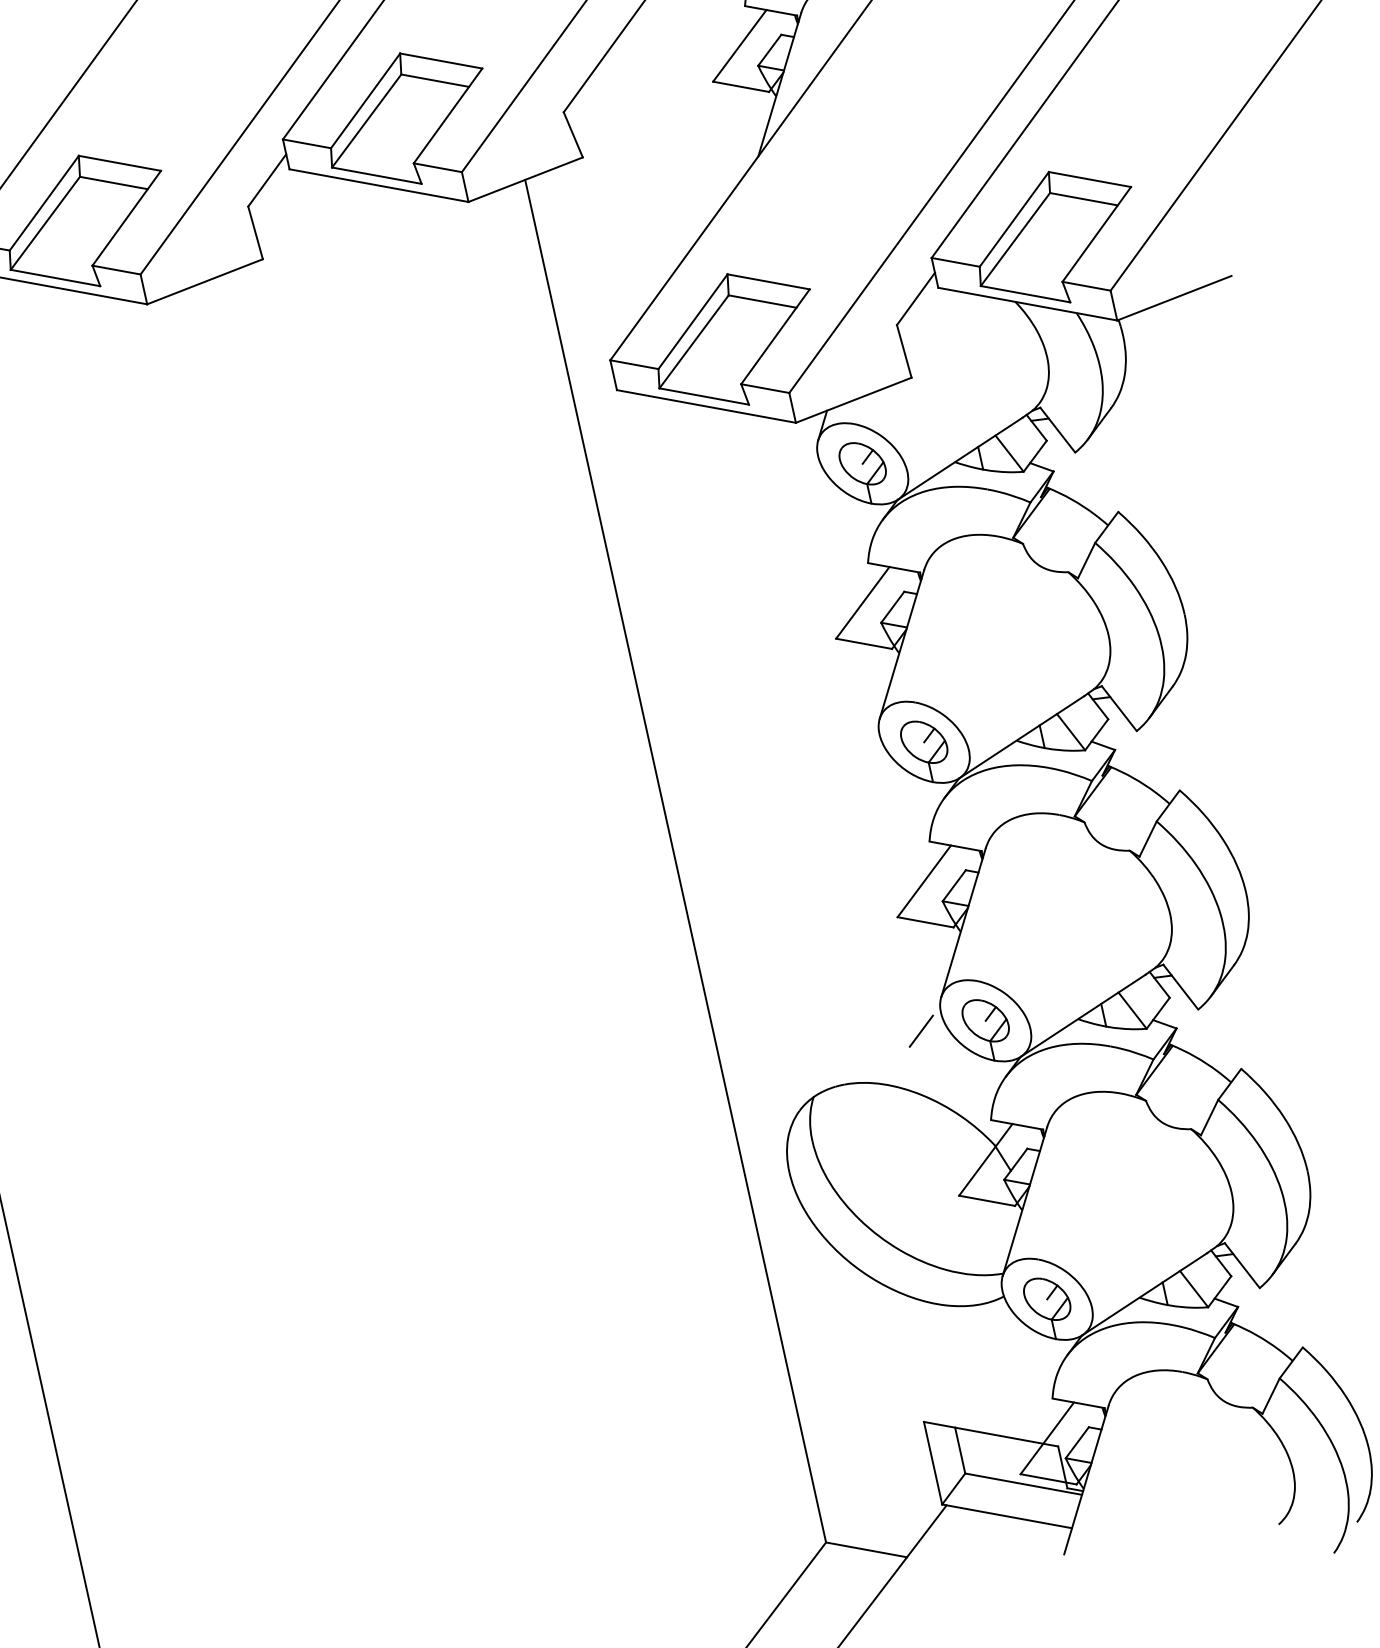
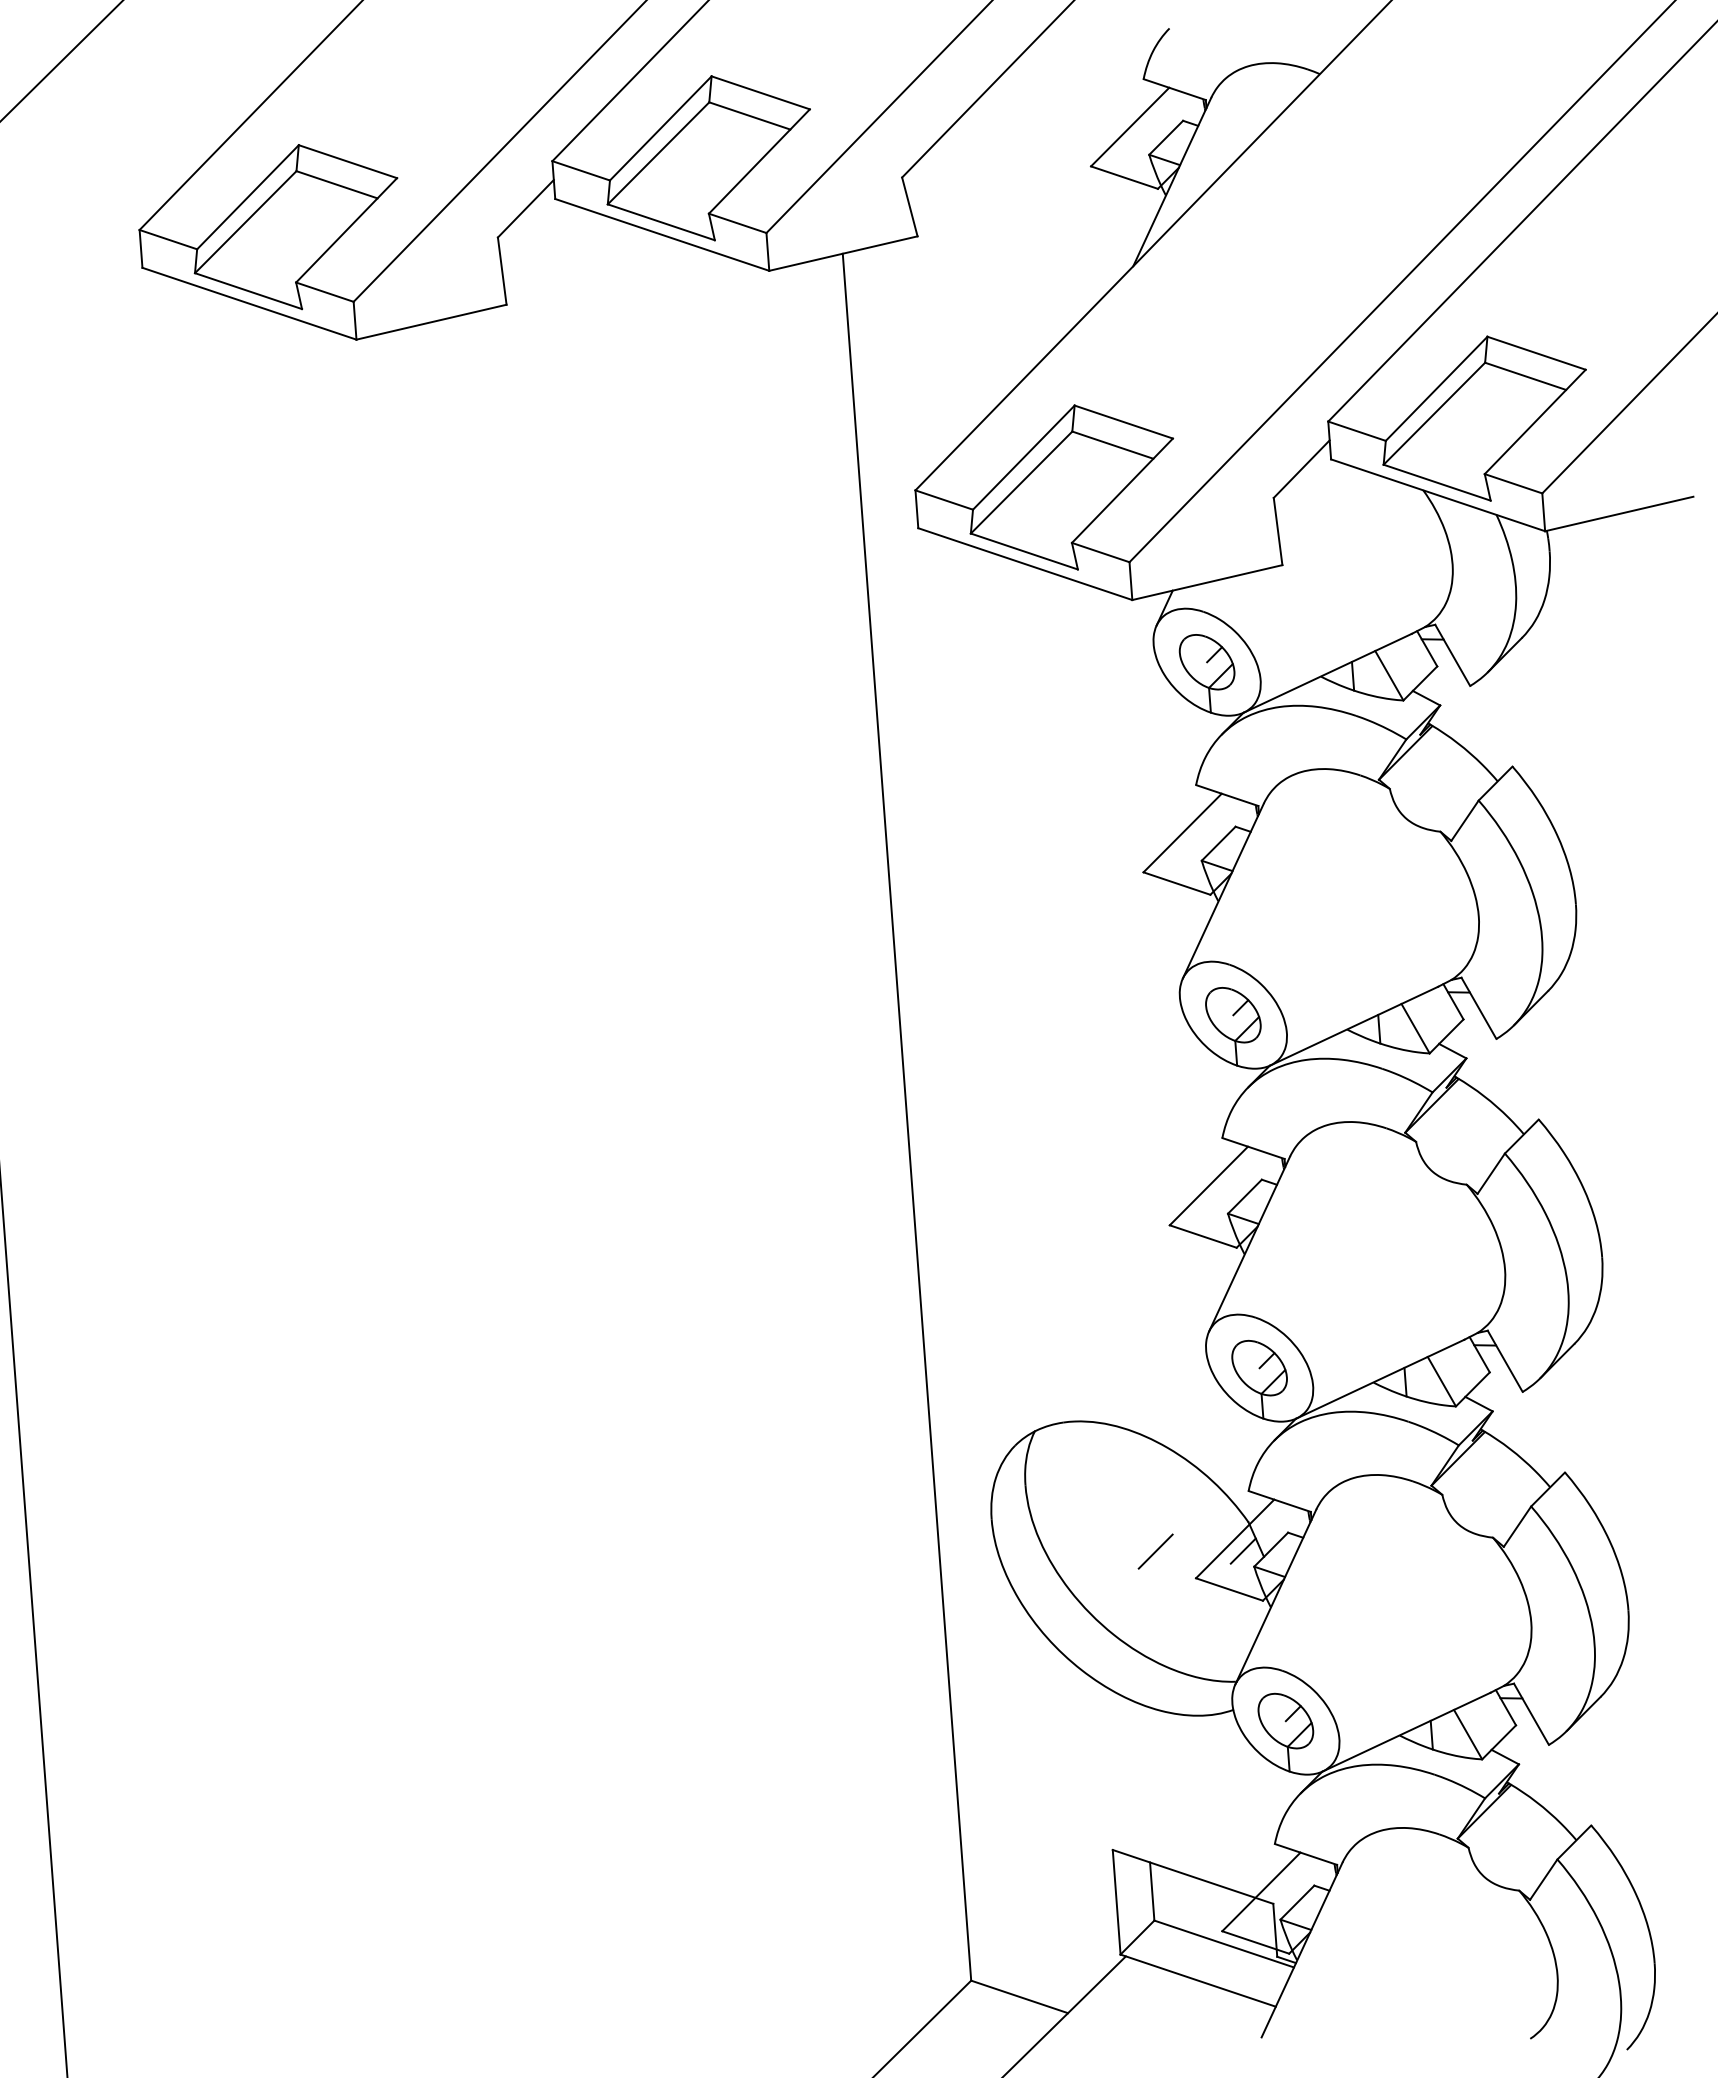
line: (921, 1031) -> (1155, 1551), moved
line: (993, 1168) -> (1242, 1550), added

